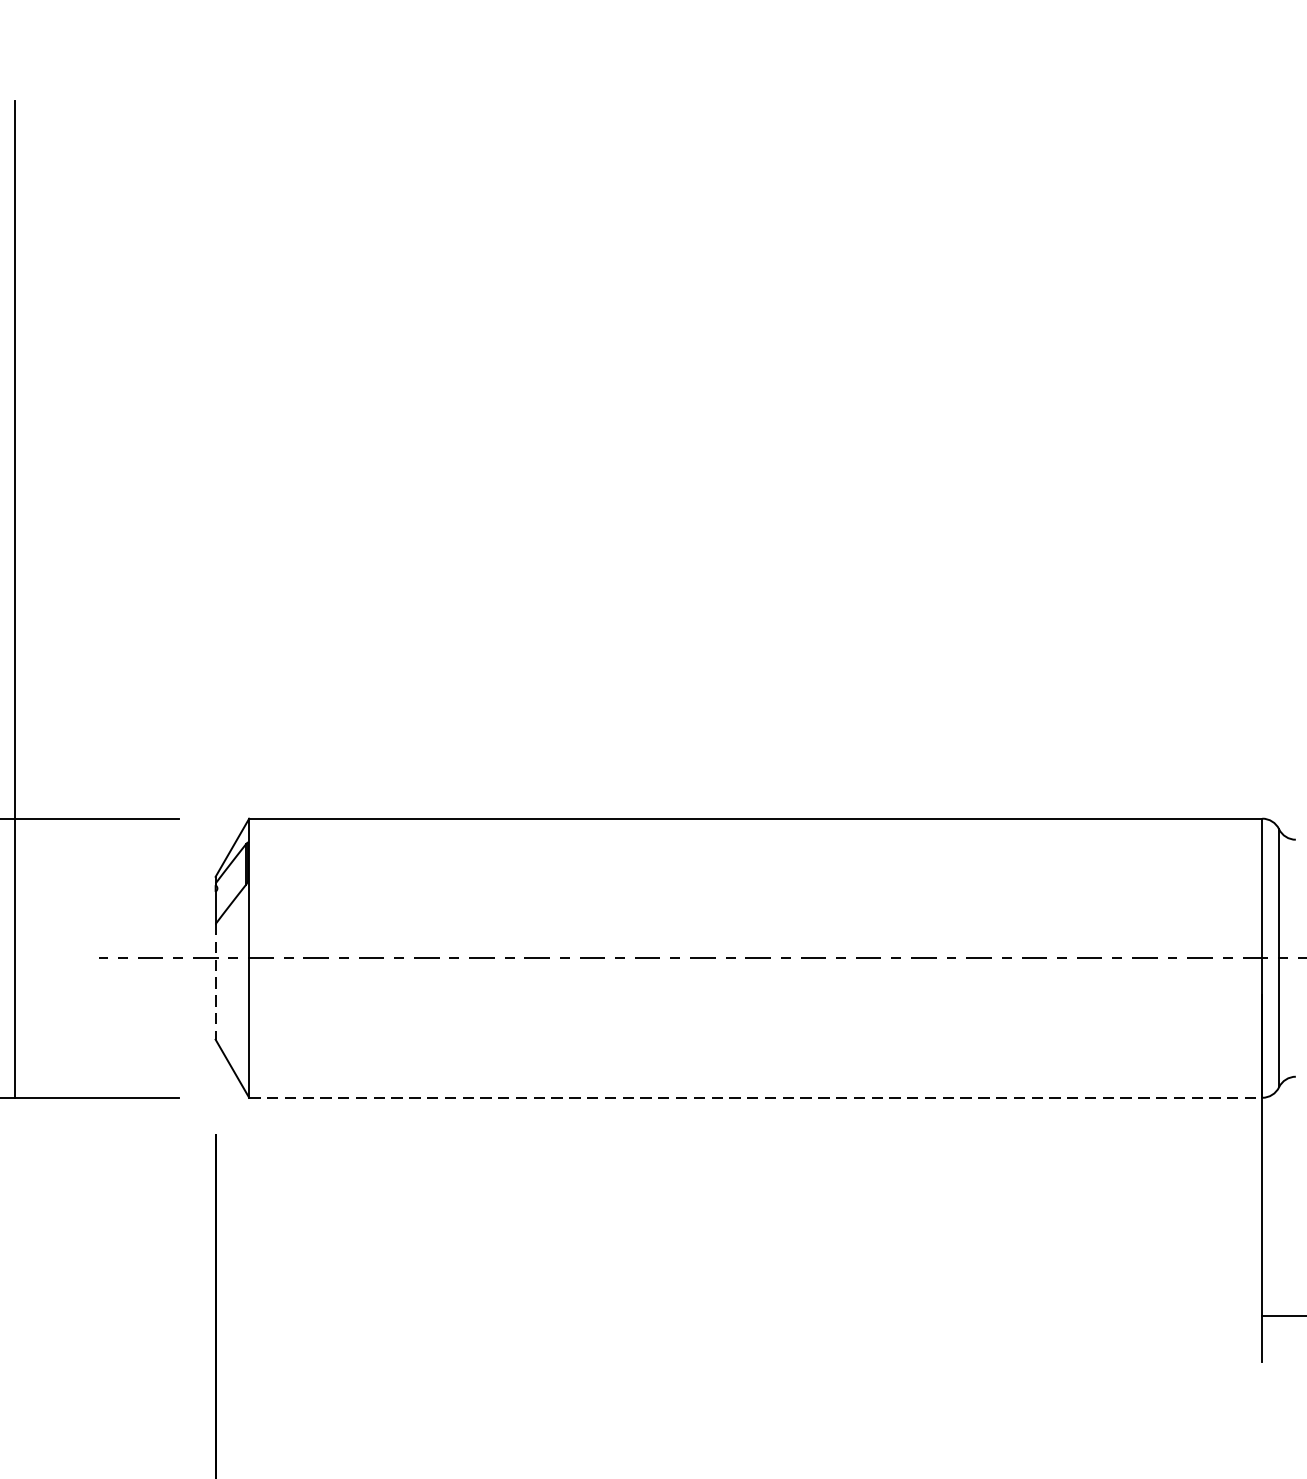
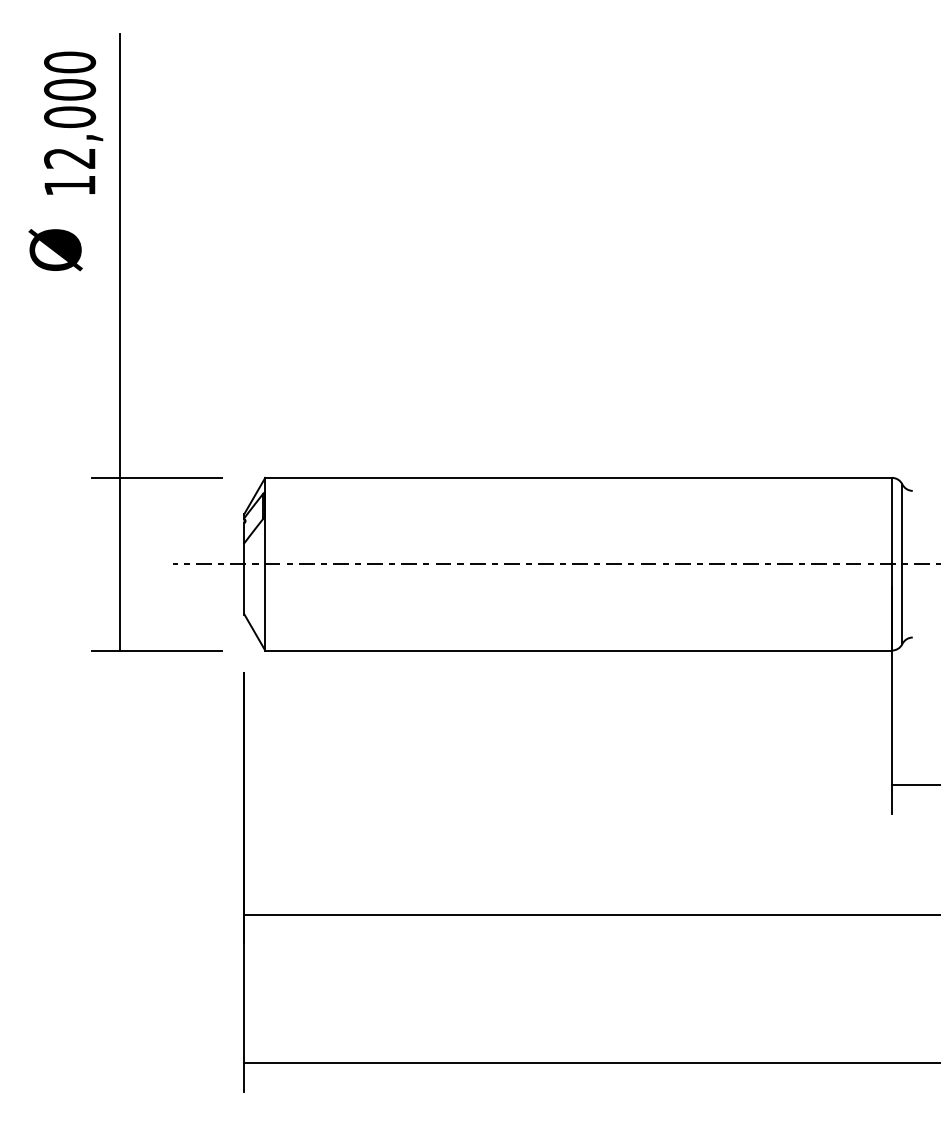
line: (215, 981) -> (244, 578), dashed -> solid
line: (757, 1097) -> (579, 650), dashed -> solid

